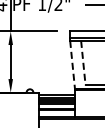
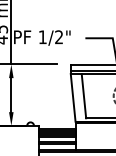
line: (82, 63) -> (83, 96), dashed -> solid
line: (72, 64) -> (73, 97), dashed -> solid

